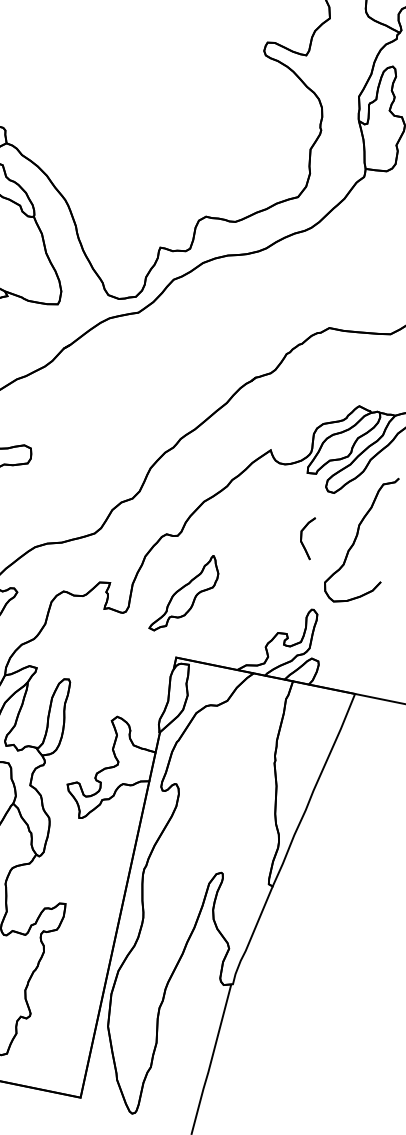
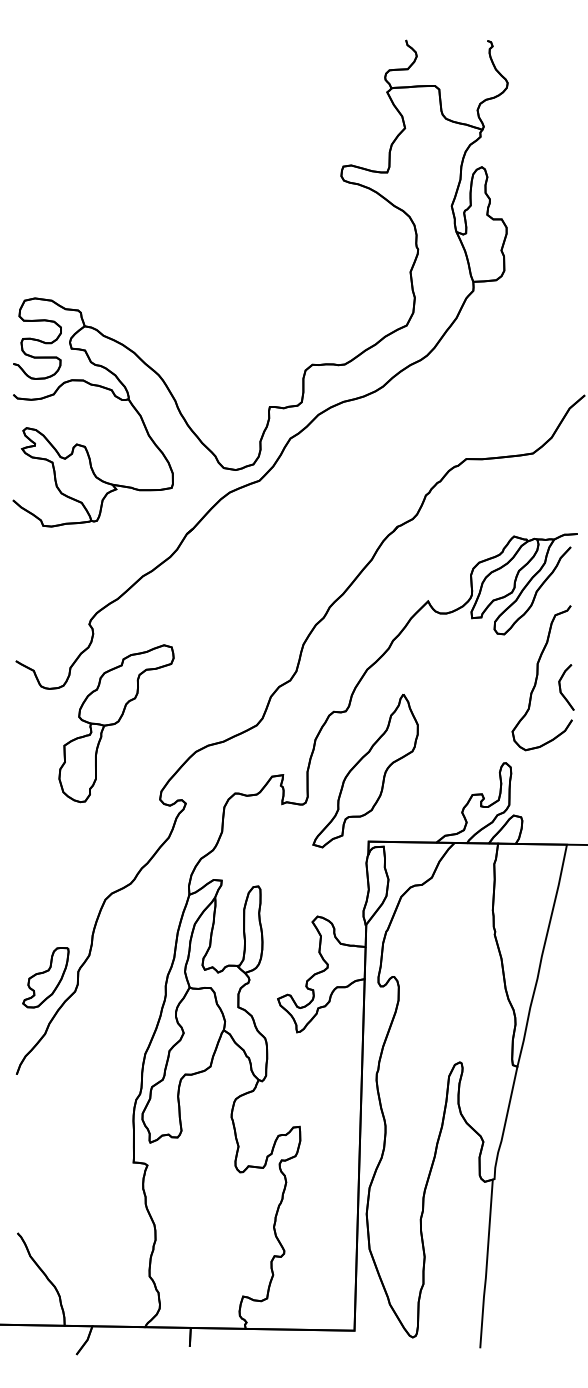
part: (307, 537) -> (566, 687), moved
part: (185, 593) -> (365, 771), size x1.67

